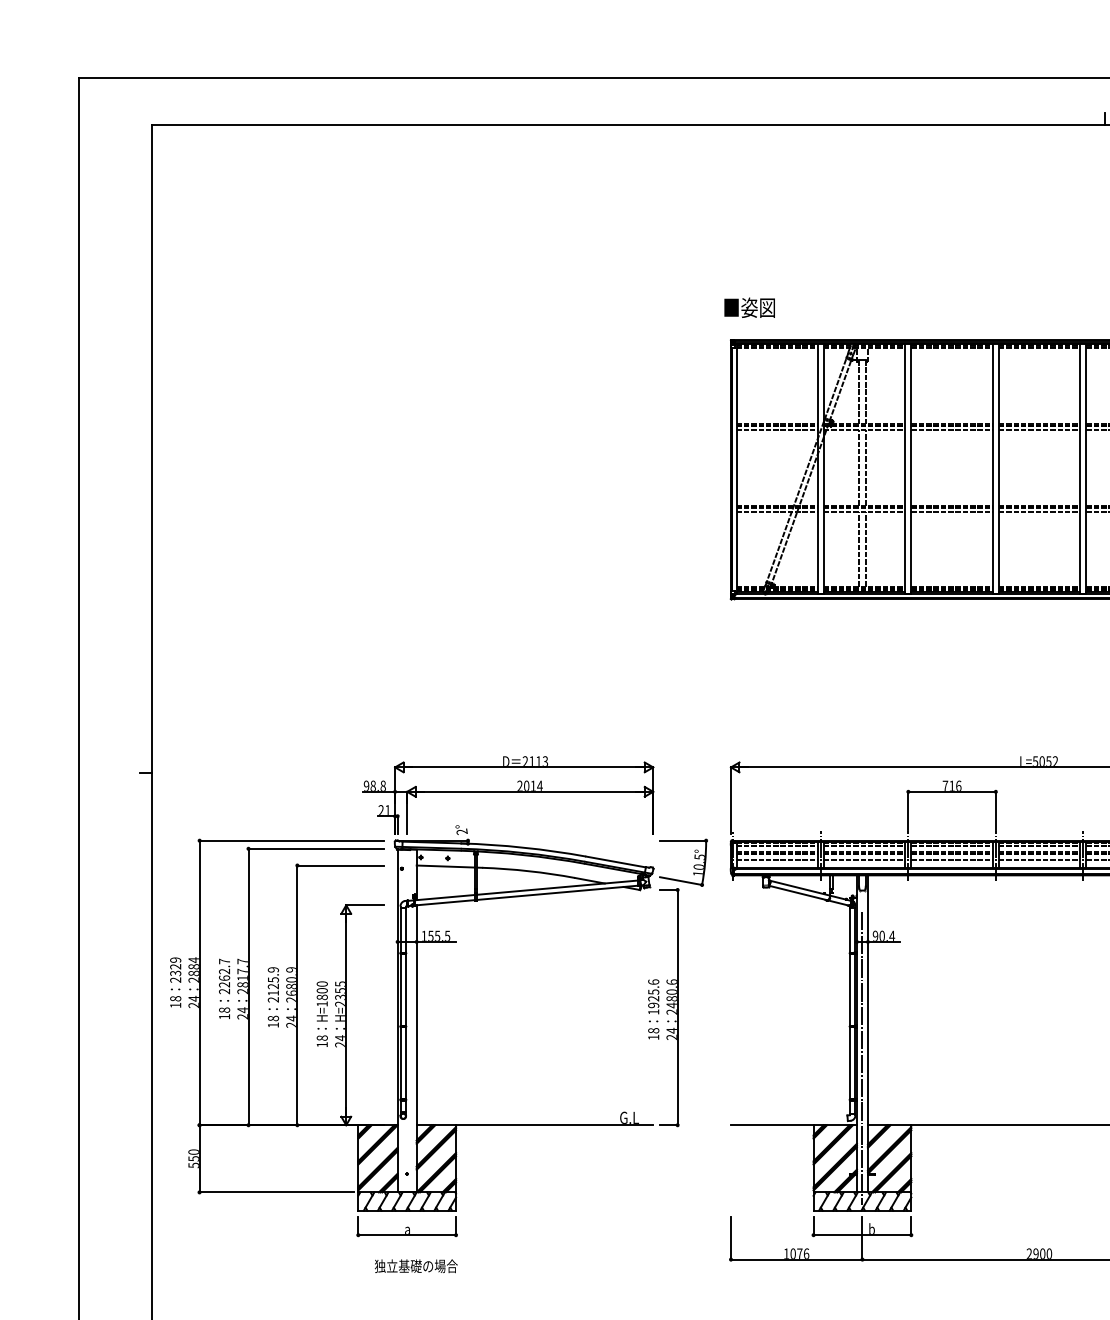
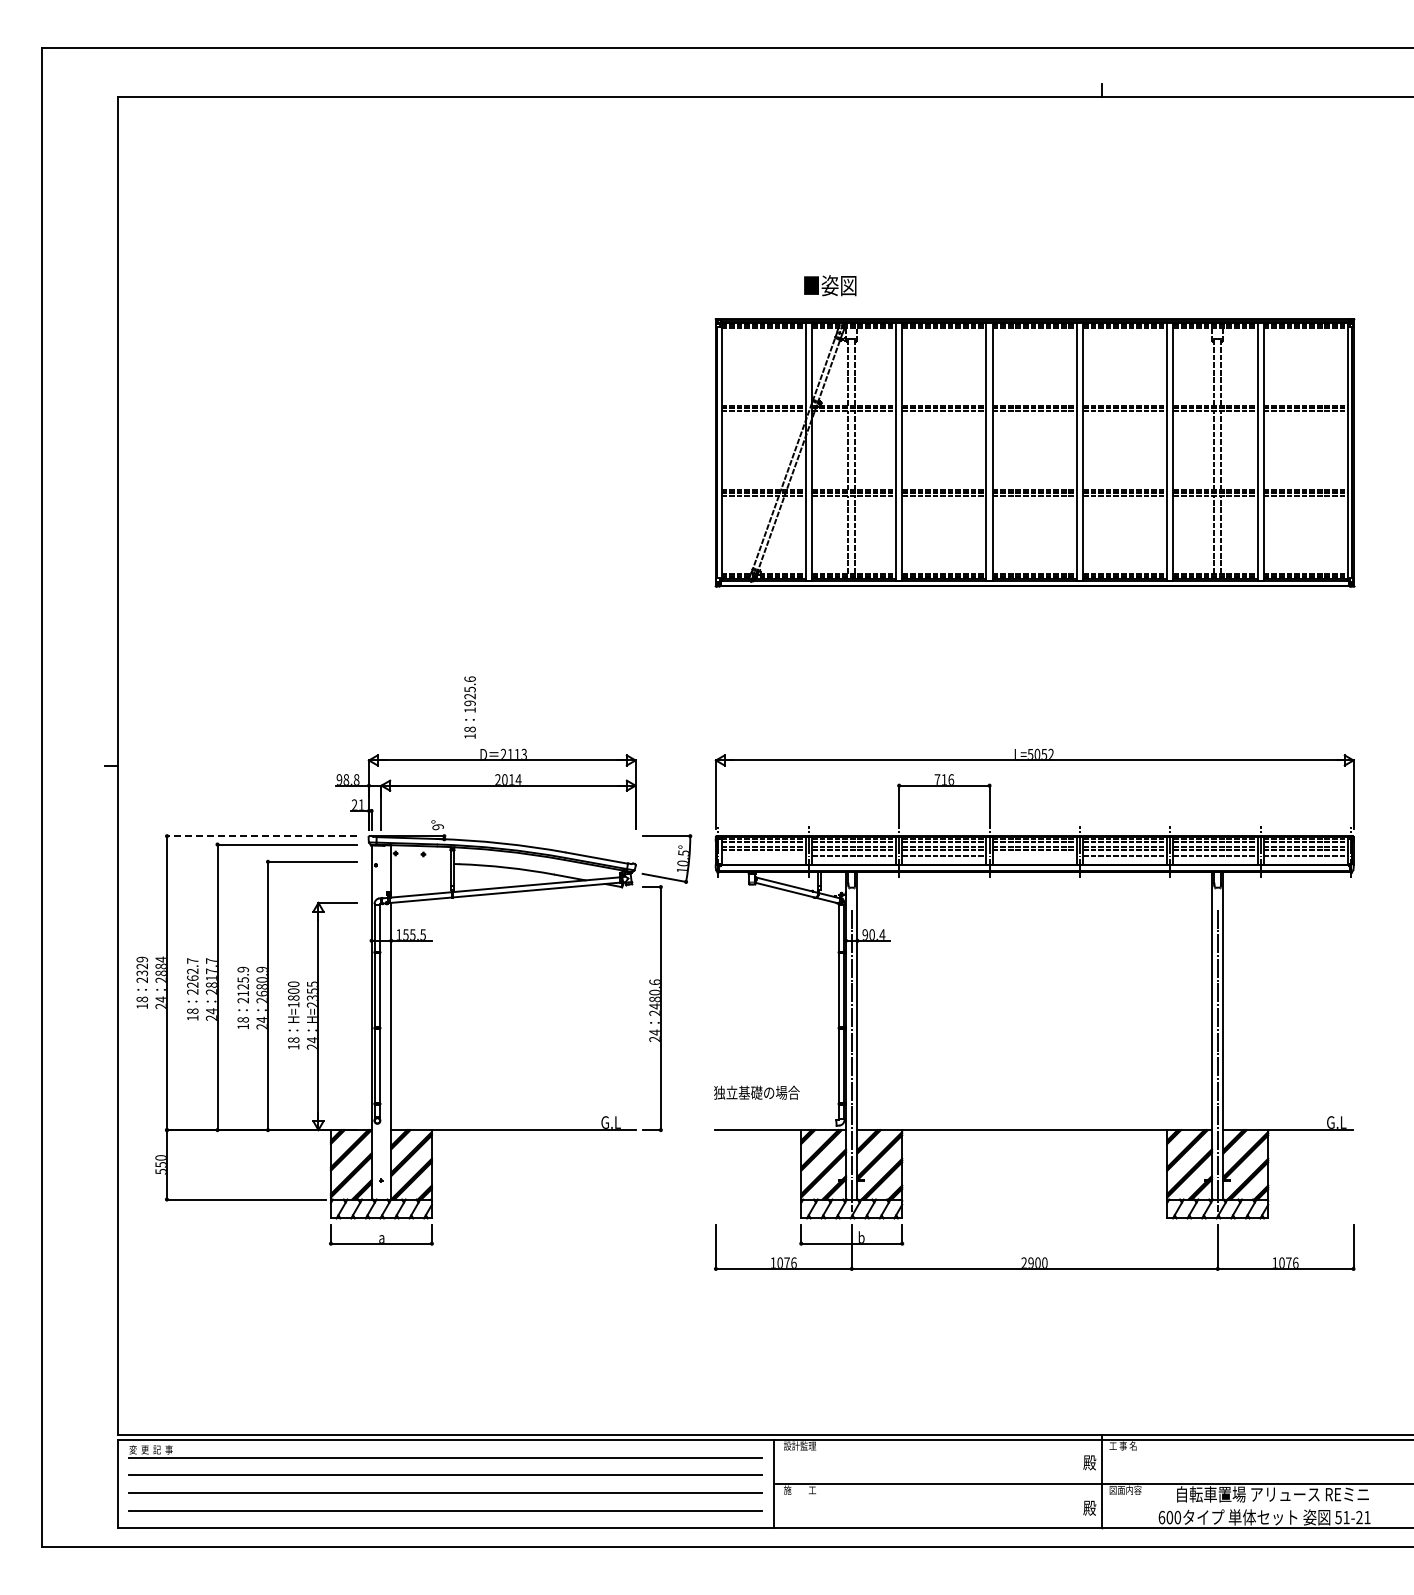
text: (749, 307) -> (830, 285), moved
text: (462, 831) -> (438, 826), 2° -> 9°
line: (291, 841) -> (261, 836), solid -> dashed
line: (777, 859) -> (763, 855), removed
line: (1039, 859) -> (1034, 855), removed
line: (445, 866) -> (421, 862), removed
text: (653, 1009) -> (469, 707), moved
text: (415, 1265) -> (756, 1092), moved

